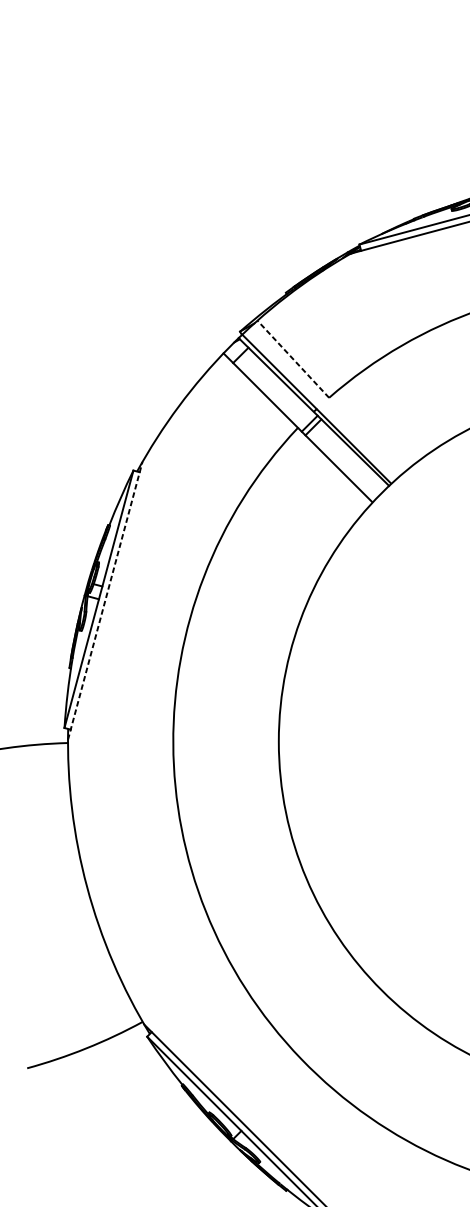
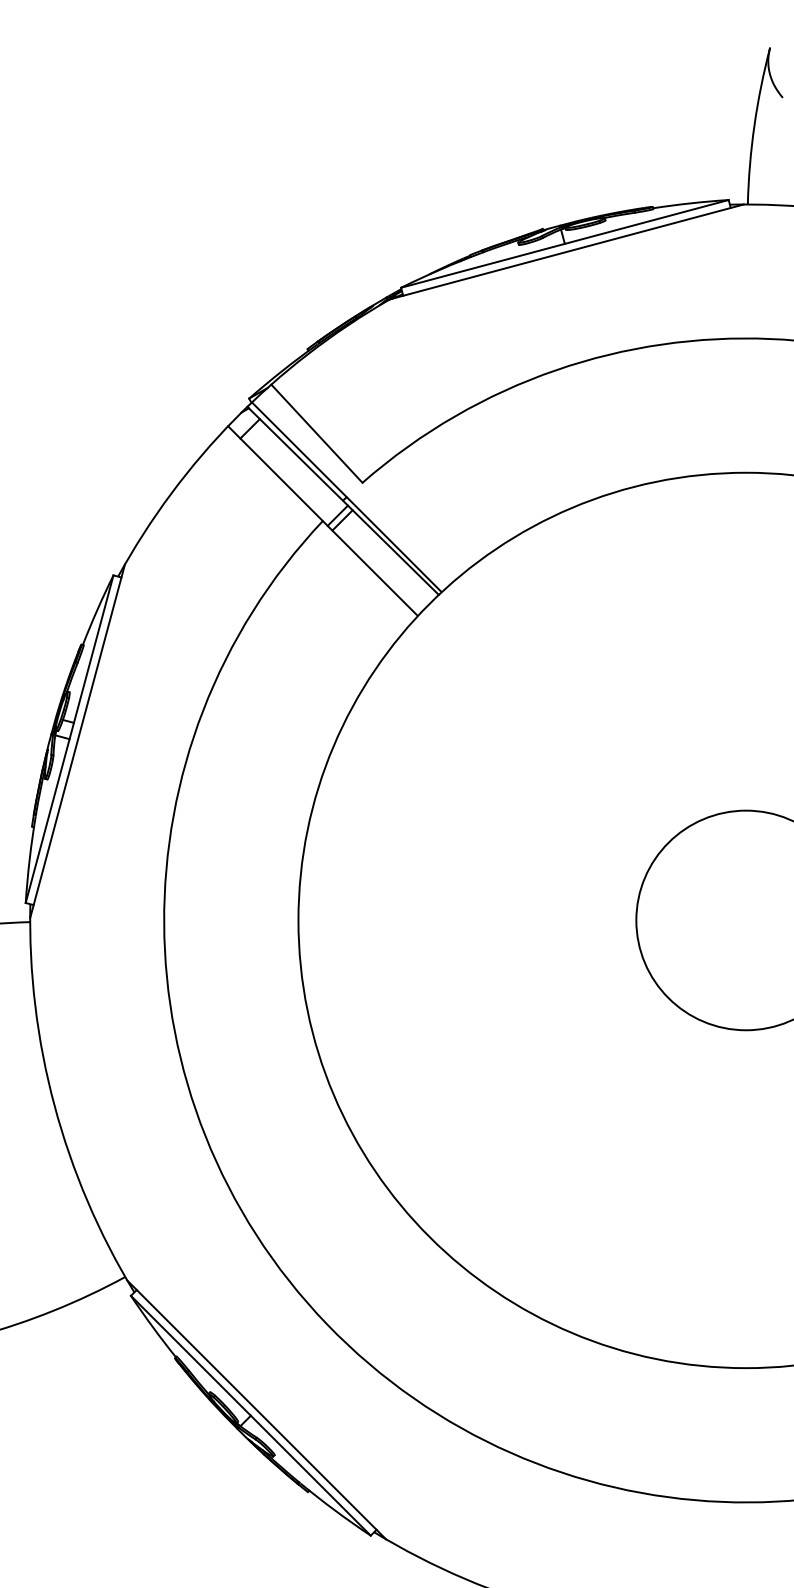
line: (292, 359) -> (316, 433), dashed -> solid
line: (105, 600) -> (77, 740), dashed -> solid

